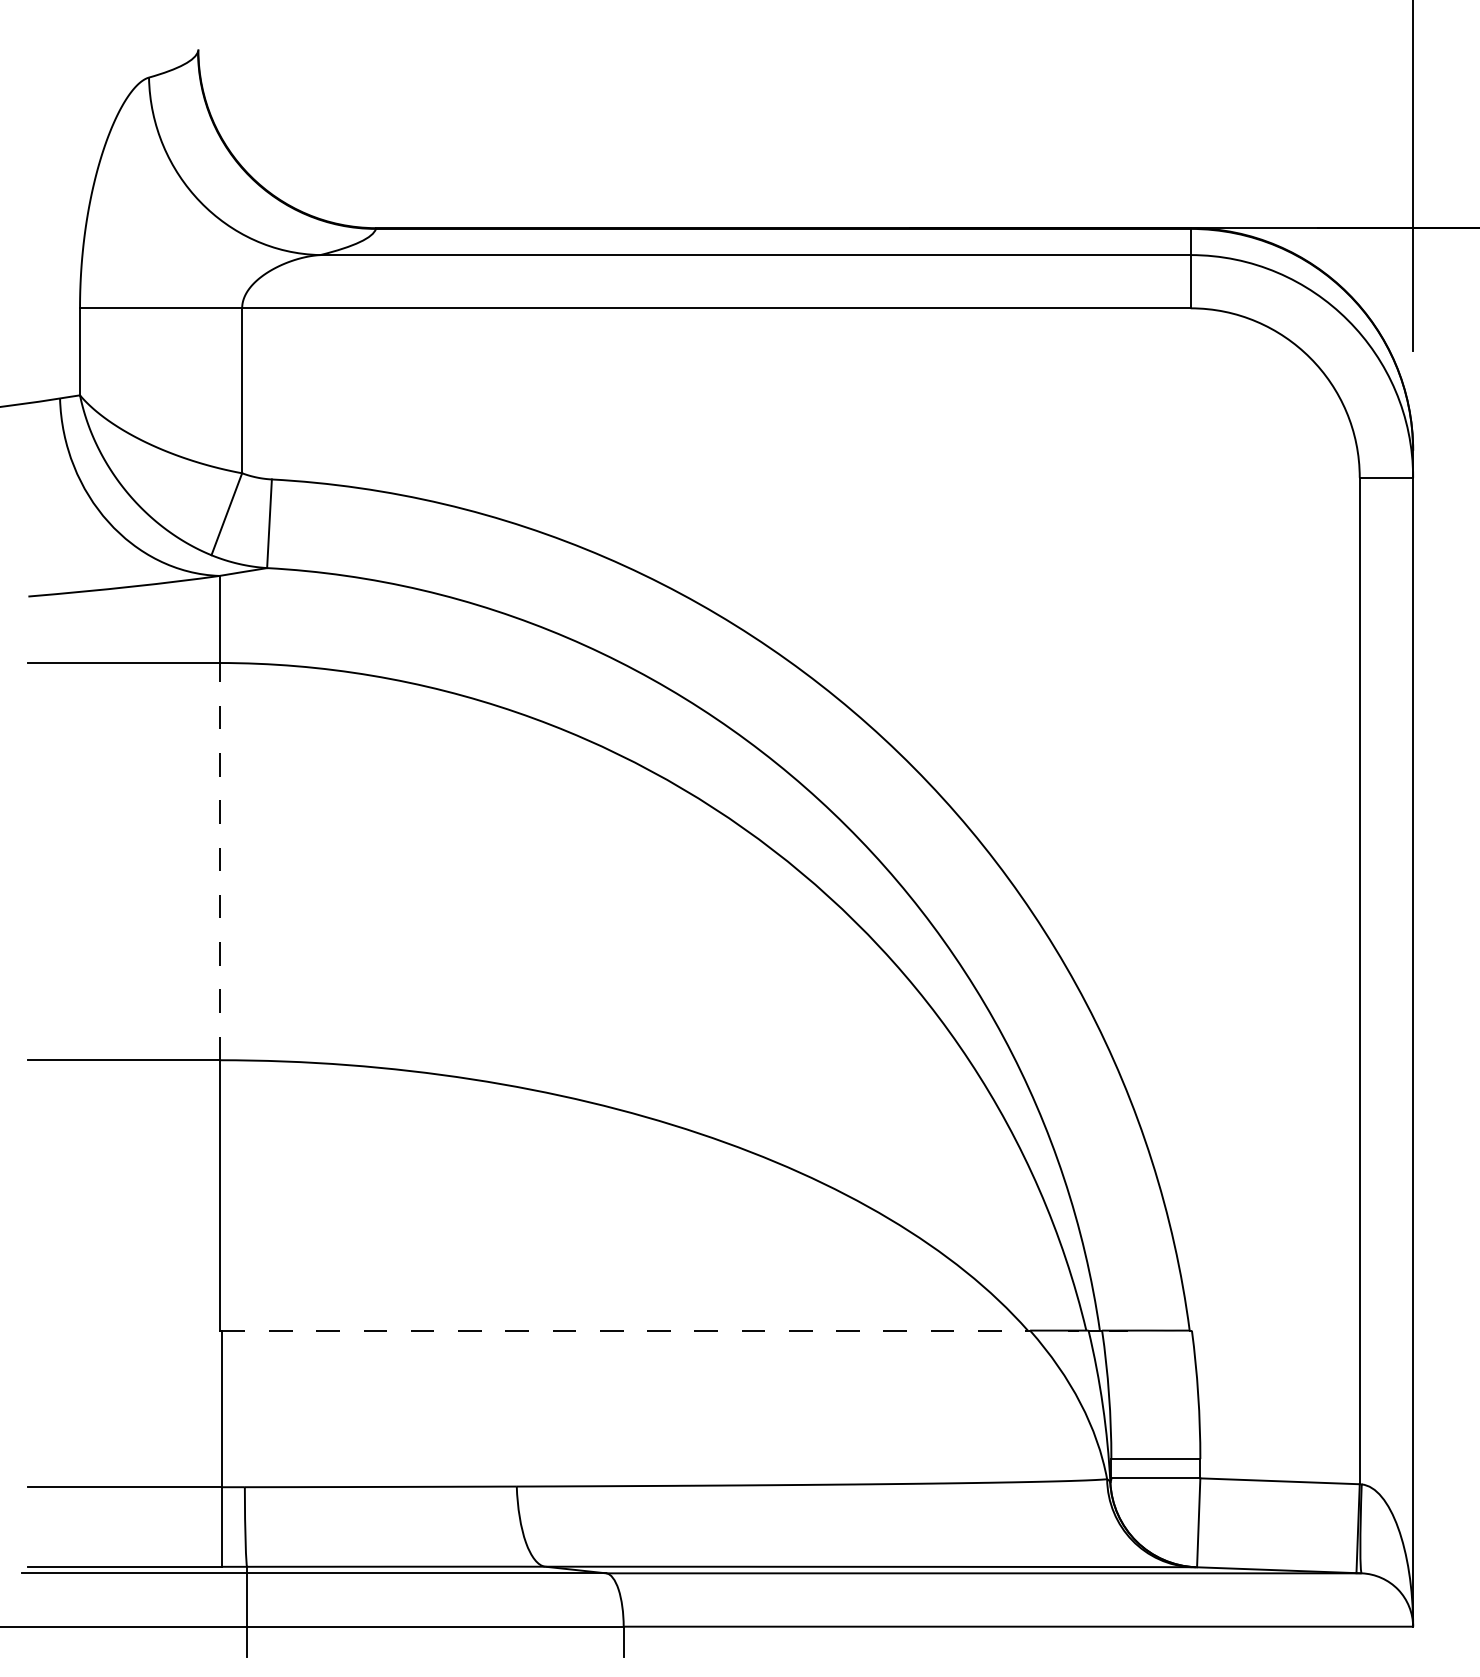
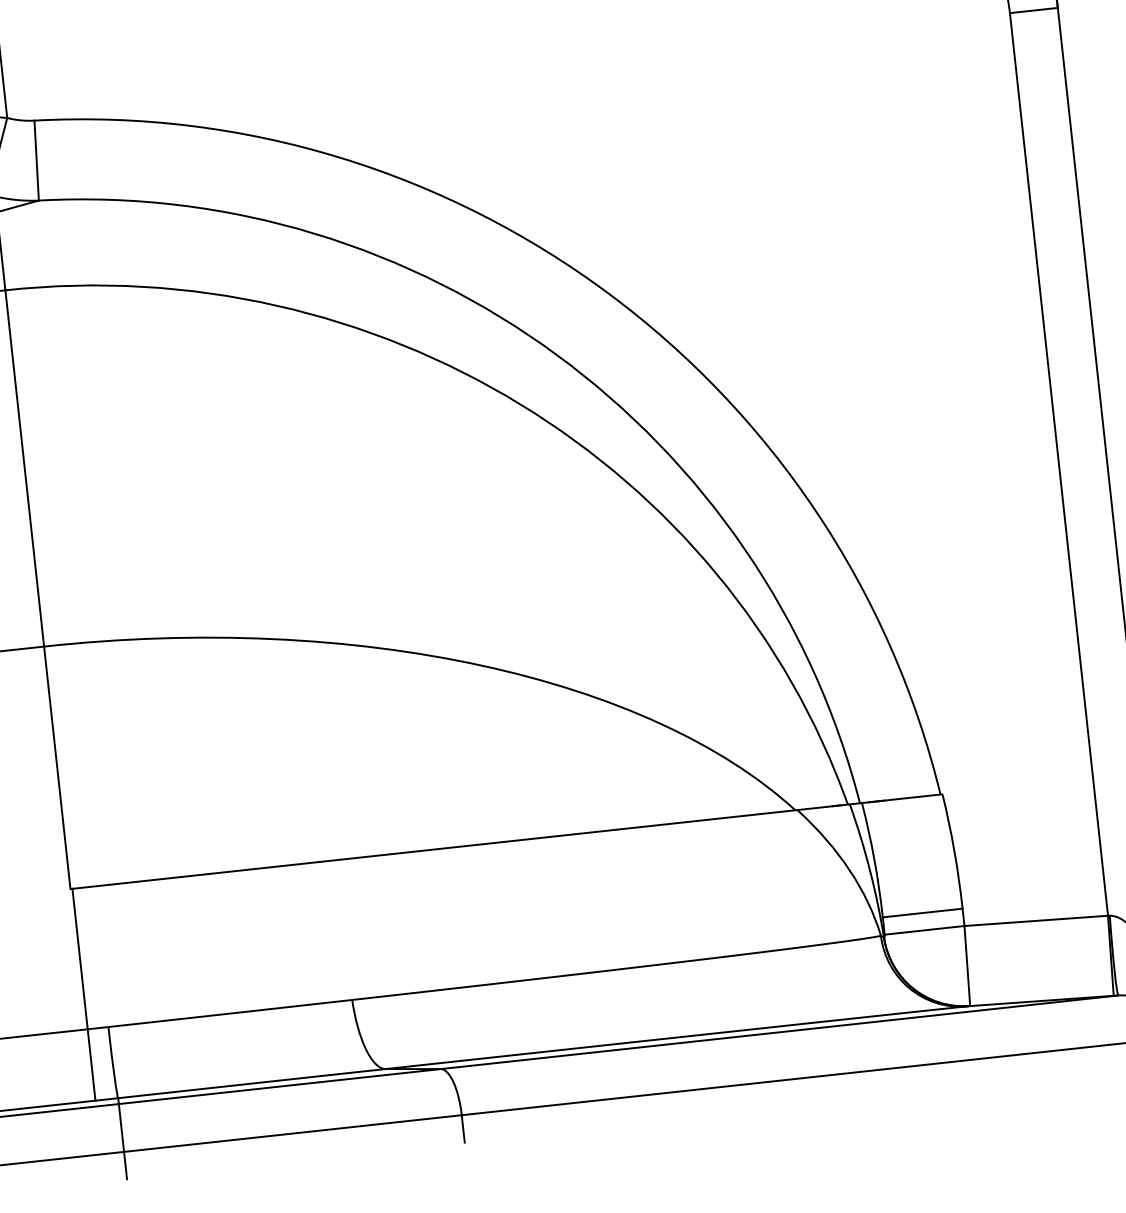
line: (219, 861) -> (24, 468), dashed -> solid
line: (626, 1330) -> (435, 849), dashed -> solid

